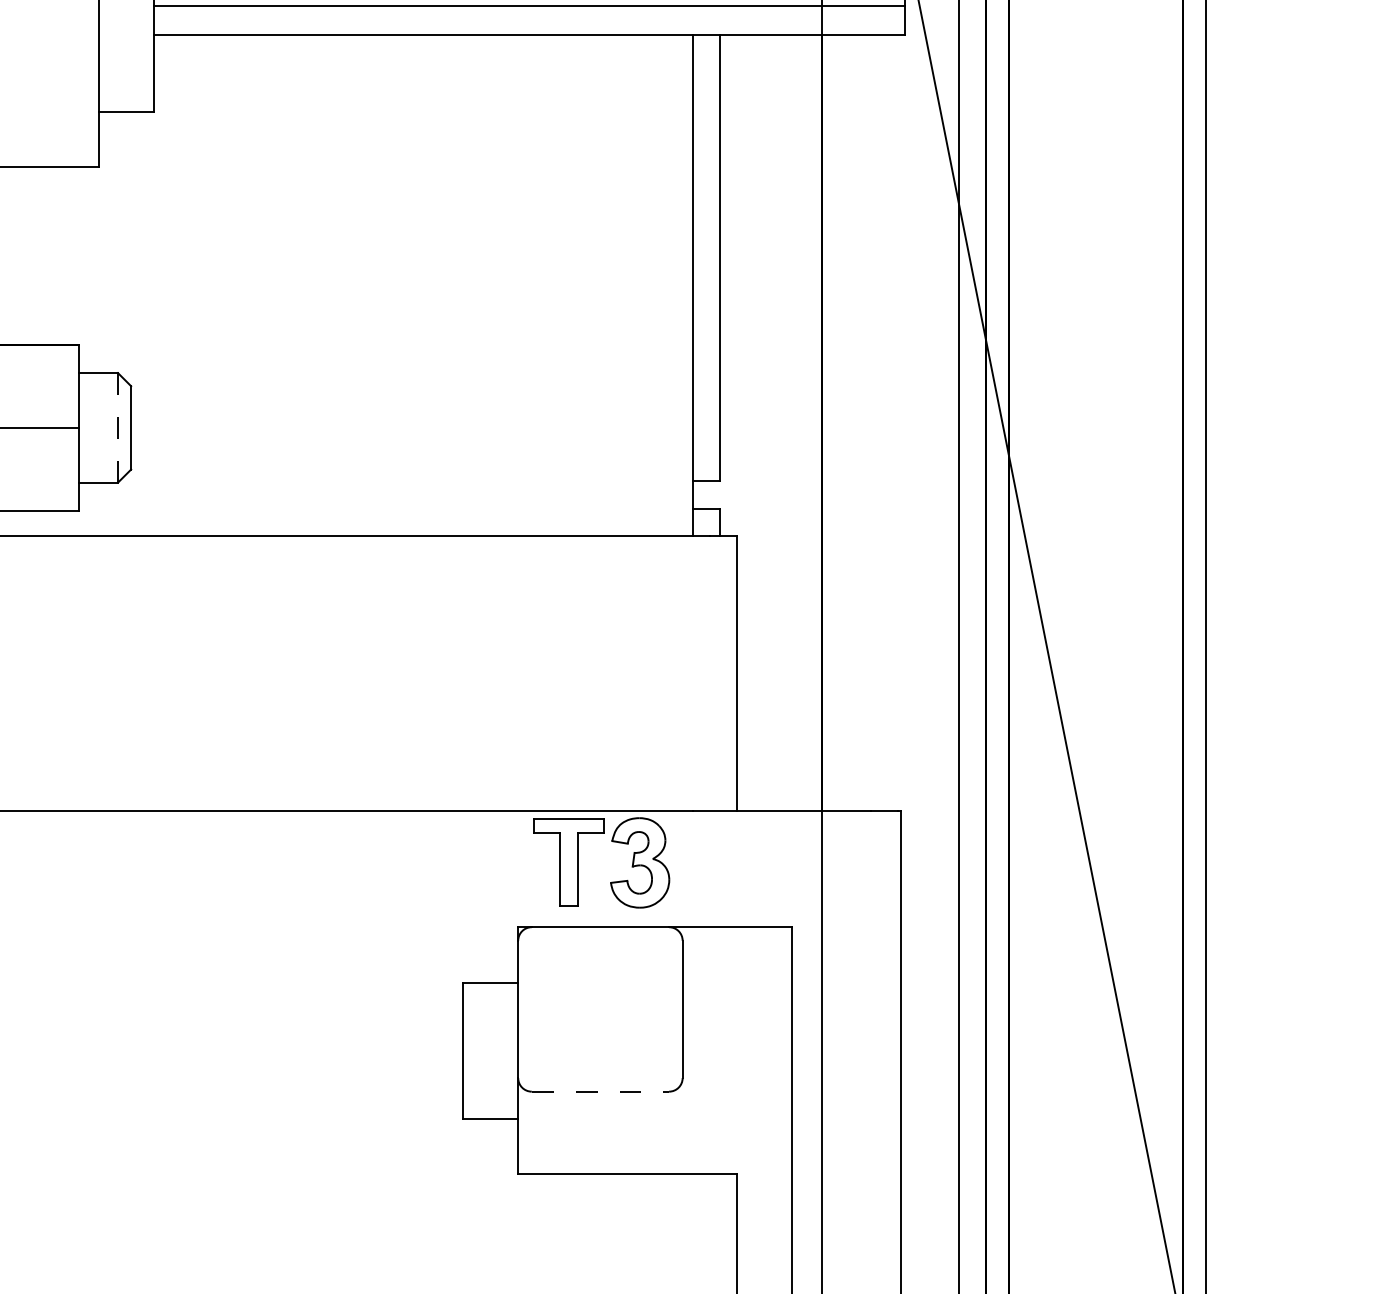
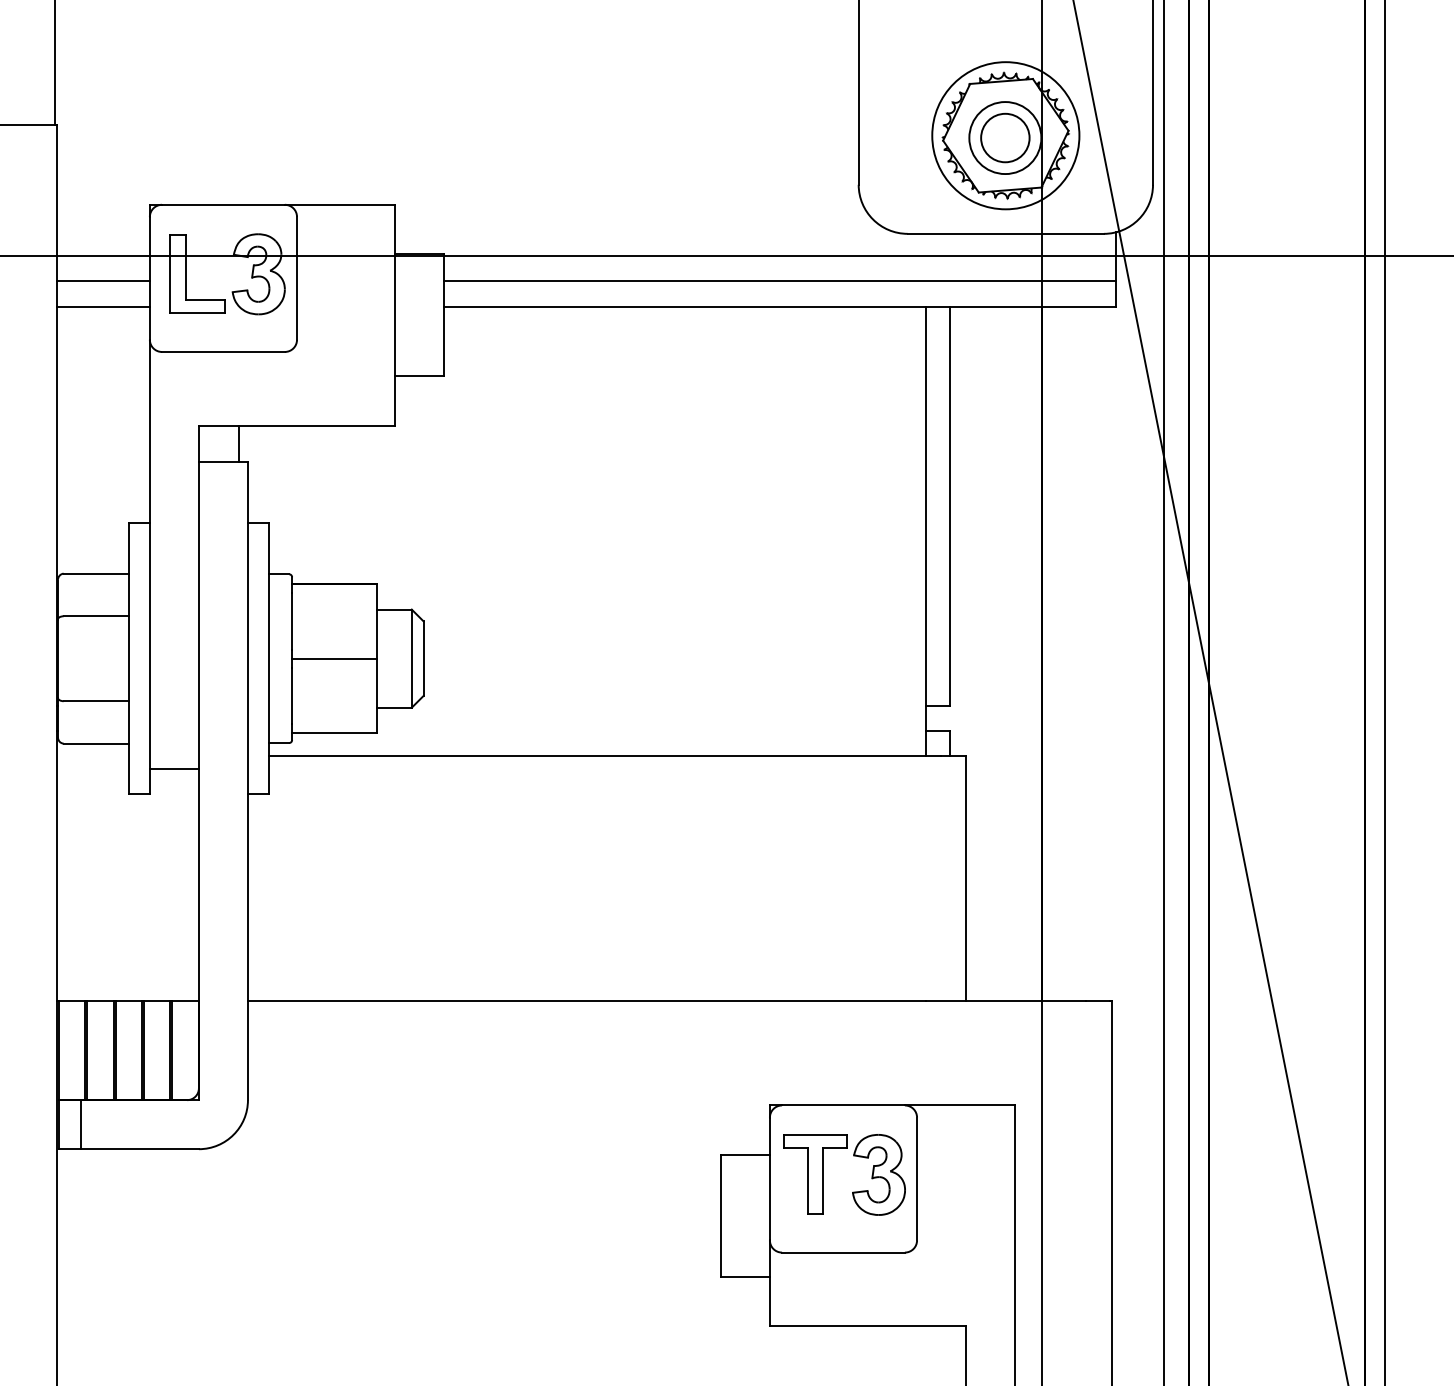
line: (117, 427) -> (411, 658), dashed -> solid
part: (611, 881) -> (853, 1191), moved
line: (600, 1091) -> (843, 1252), dashed -> solid

